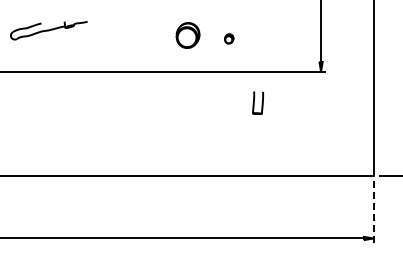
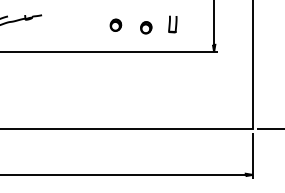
part: (187, 35) -> (115, 25), size x0.62
part: (229, 38) -> (146, 27), size x1.67
part: (257, 102) -> (172, 23), moved
line: (373, 212) -> (252, 155), dashed -> solid

